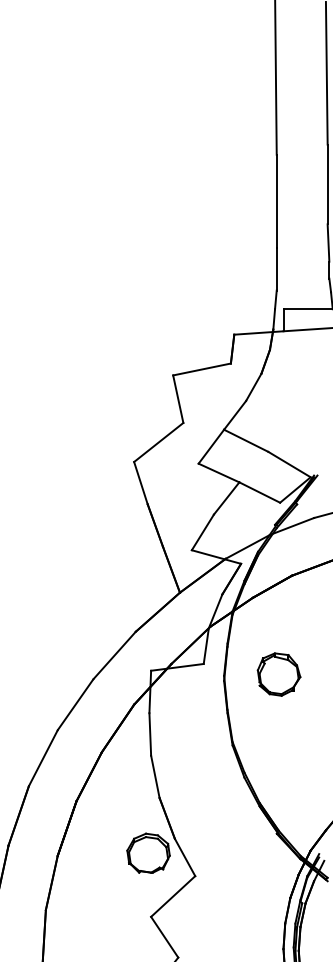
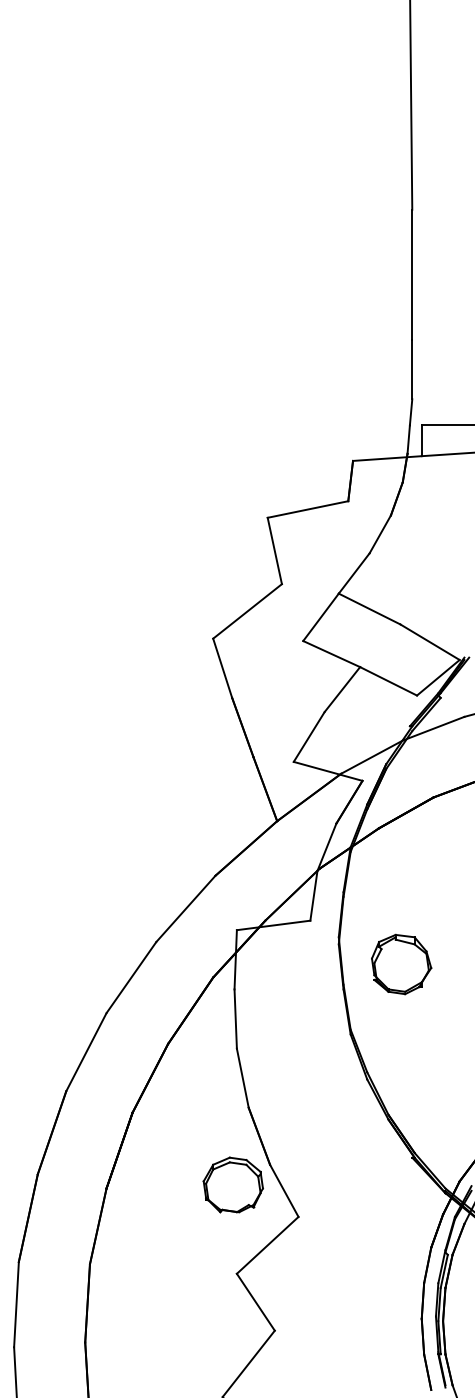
part: (279, 674) -> (401, 964), moved

